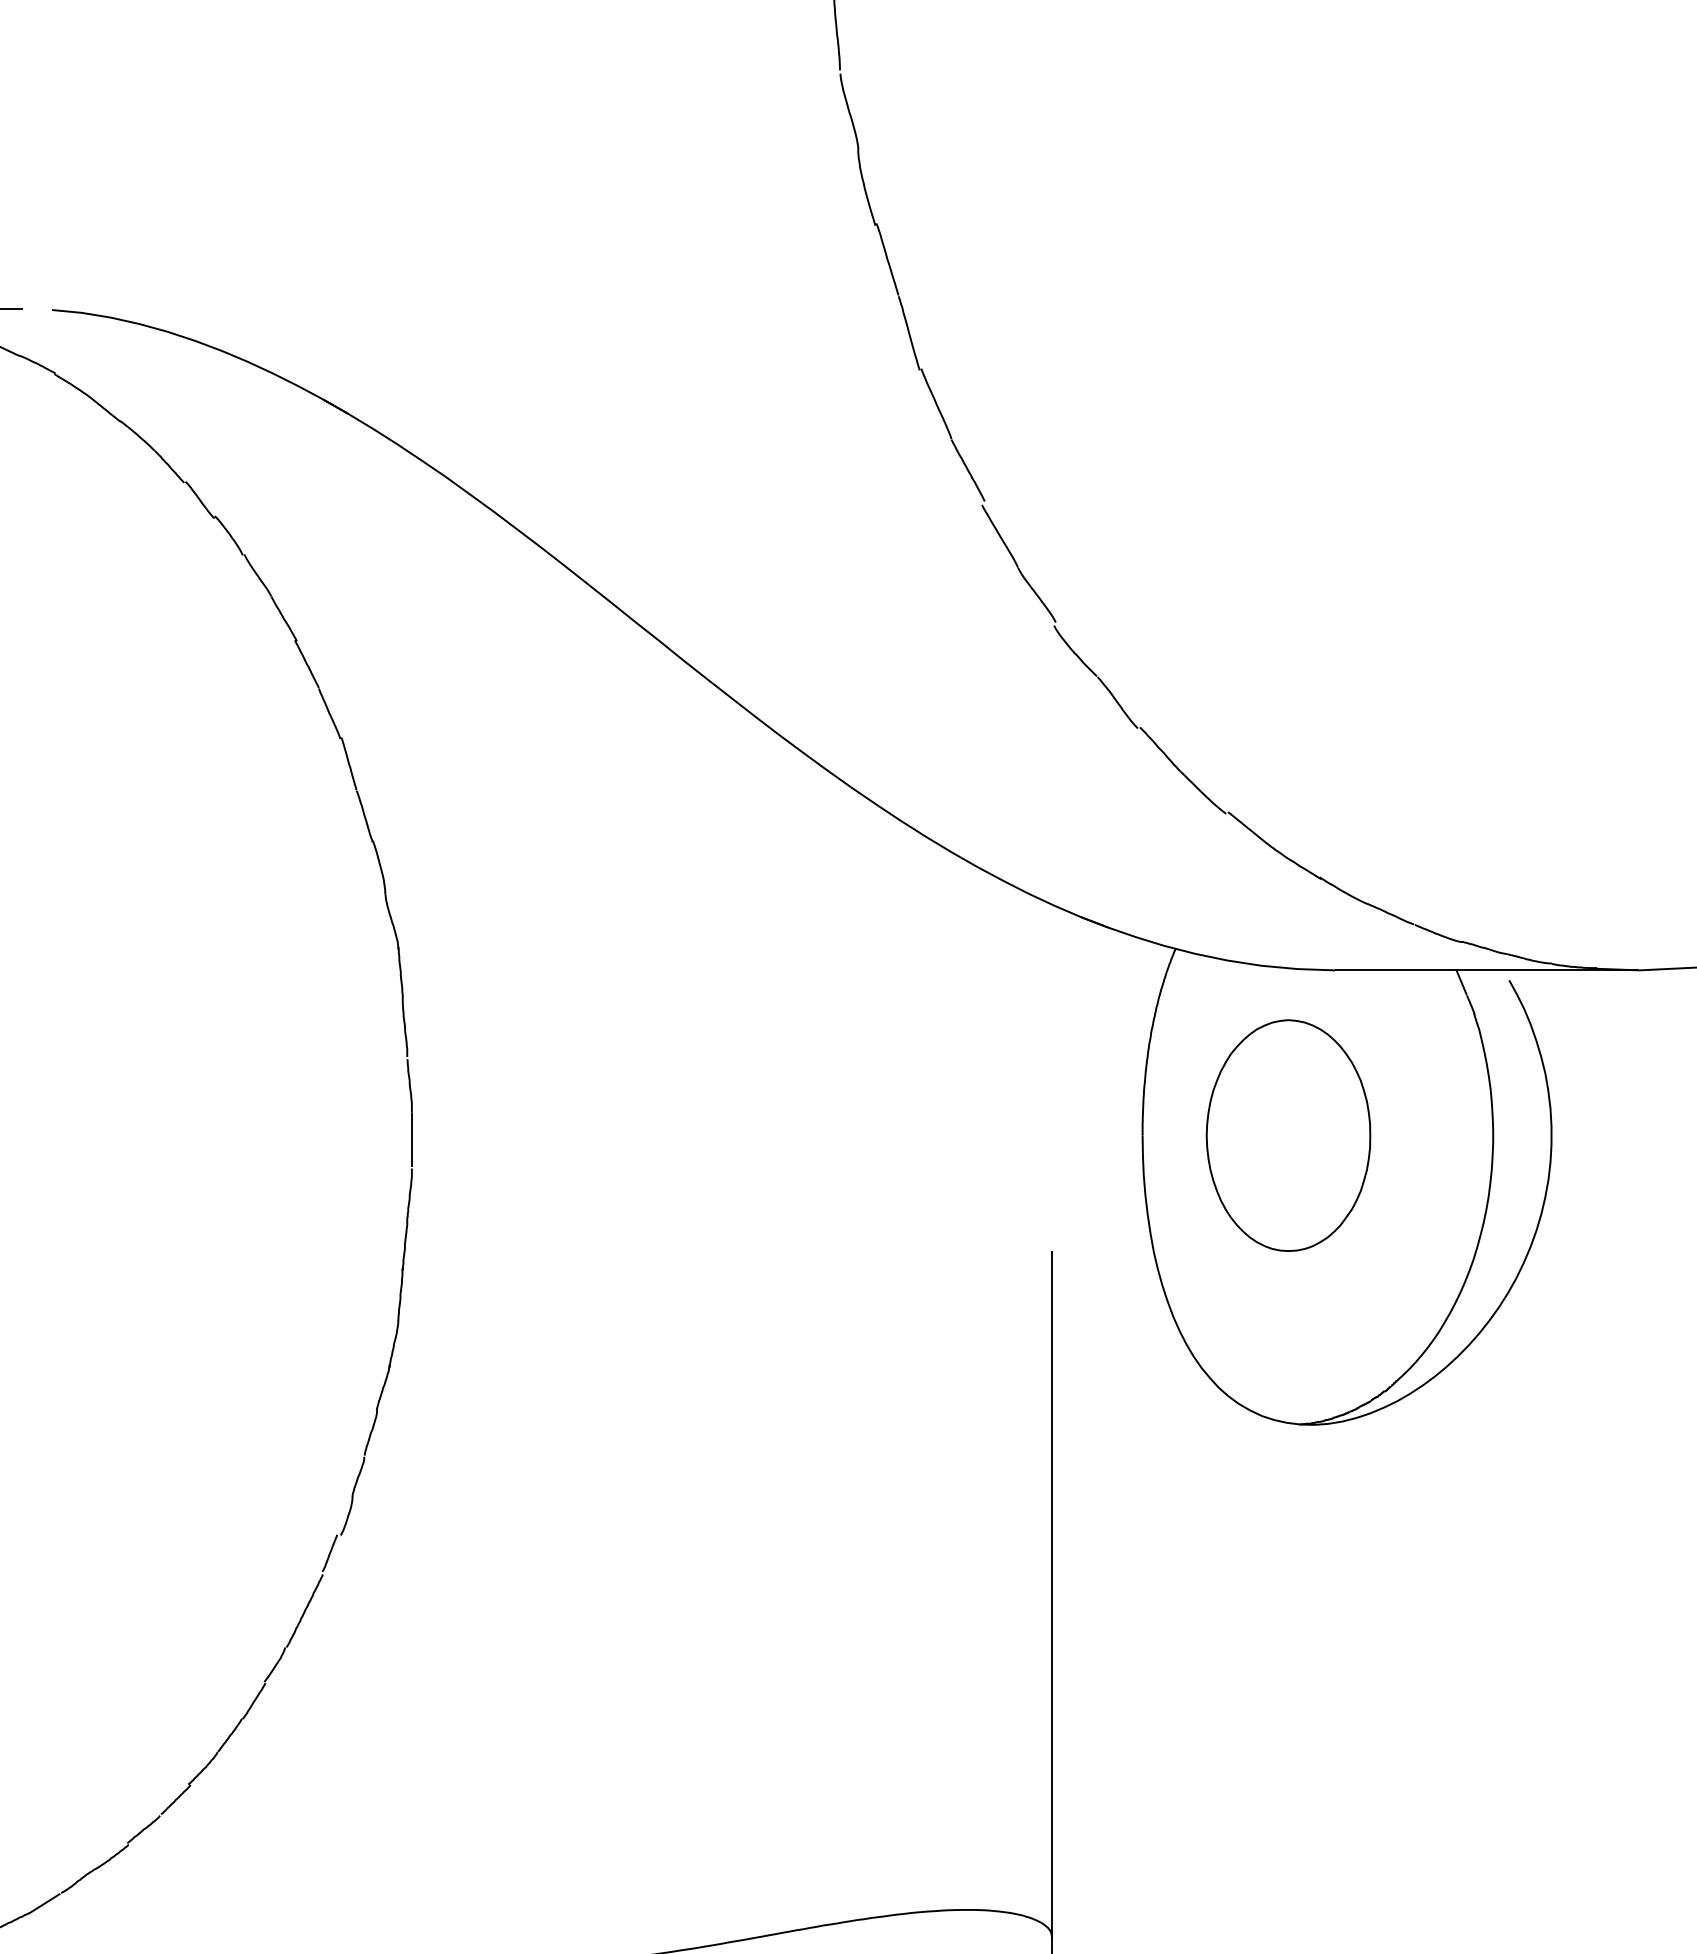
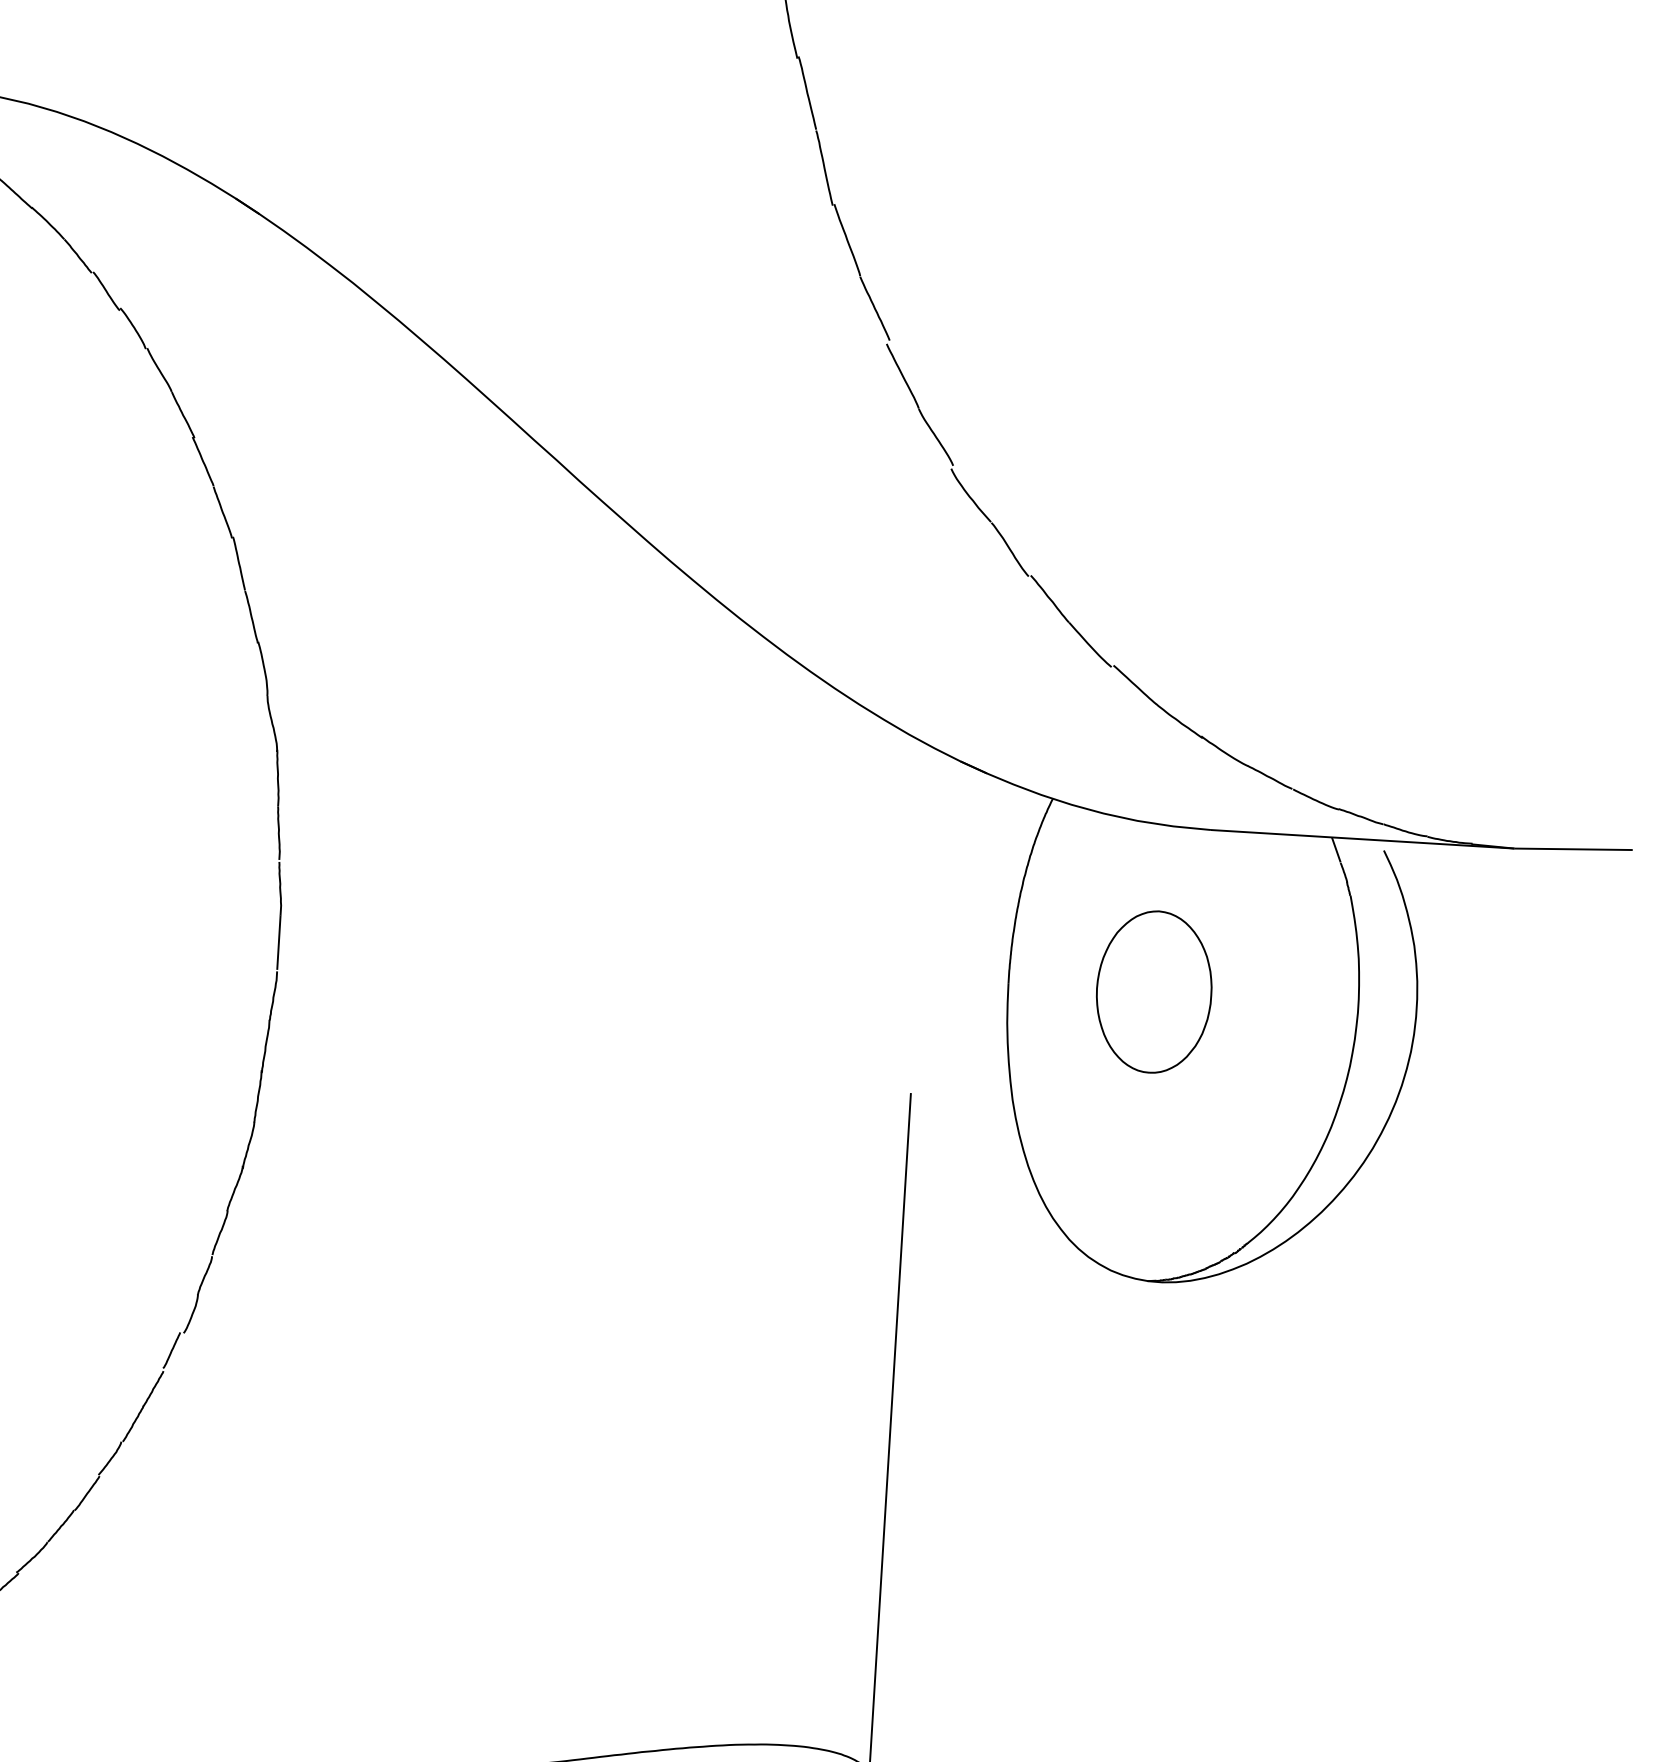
part: (1288, 1135) -> (1154, 991), size x0.7

